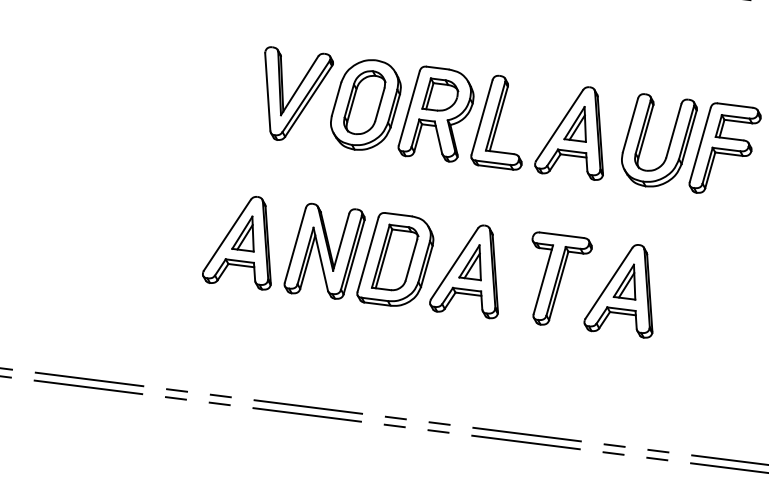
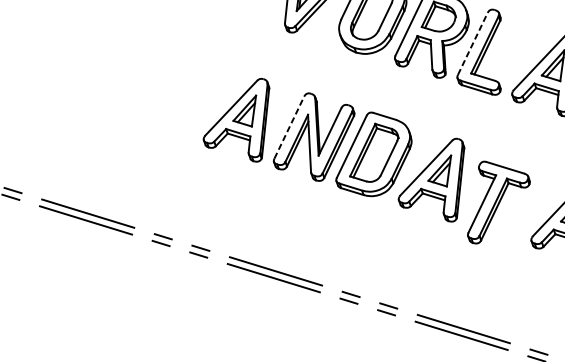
line: (482, 117) -> (473, 43), solid -> dashed
line: (295, 245) -> (289, 127), solid -> dashed
part: (561, 278) -> (498, 205), moved

